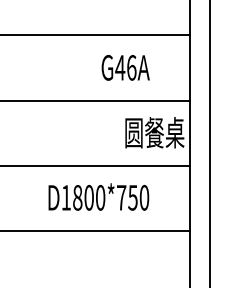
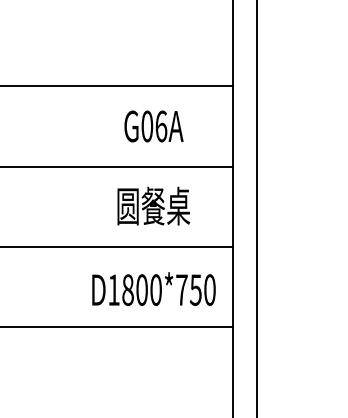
text: (120, 67) -> (147, 126), G46A -> G06A
text: (154, 132) -> (153, 205), moved
text: (98, 196) -> (153, 288), moved

